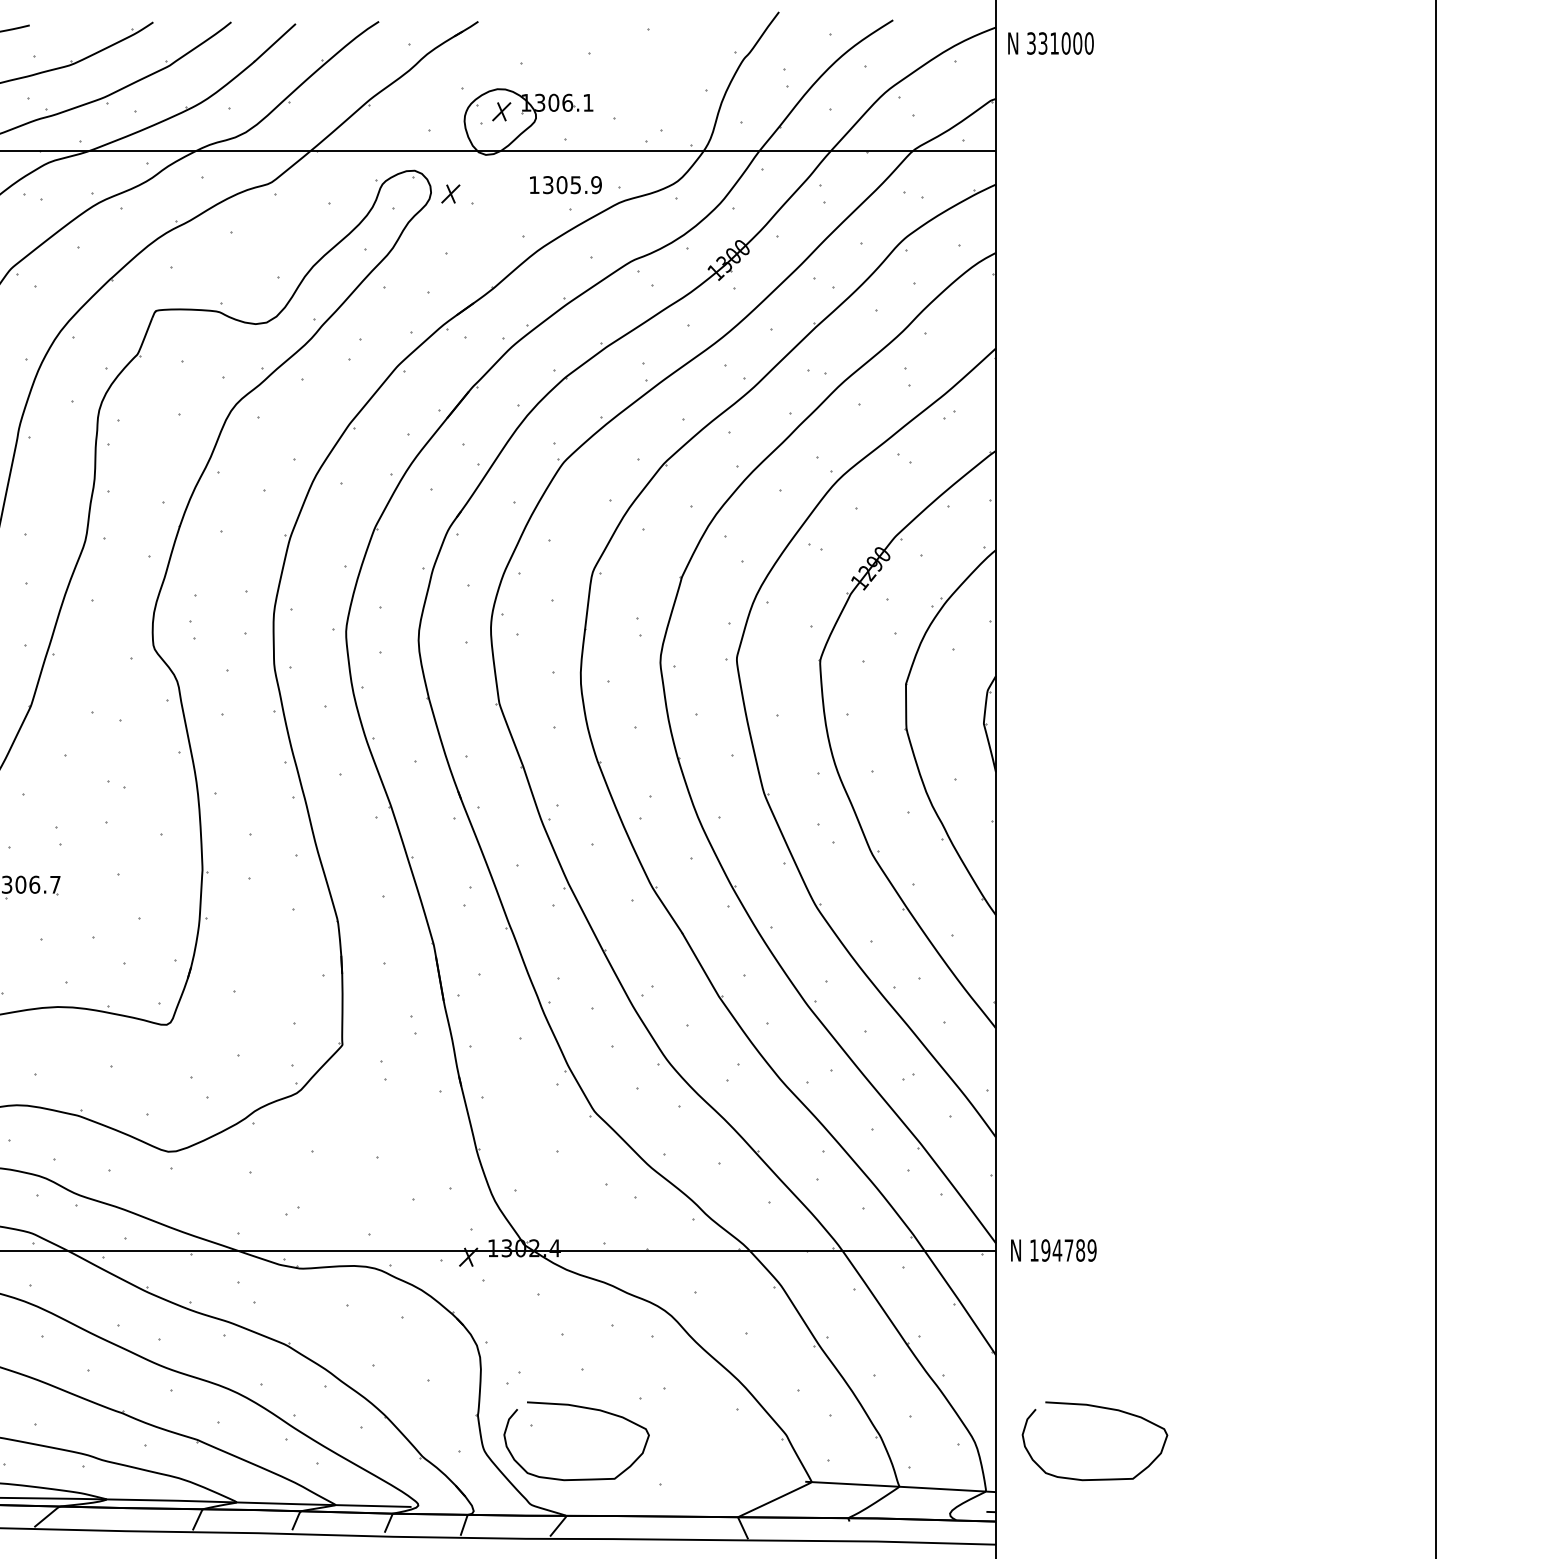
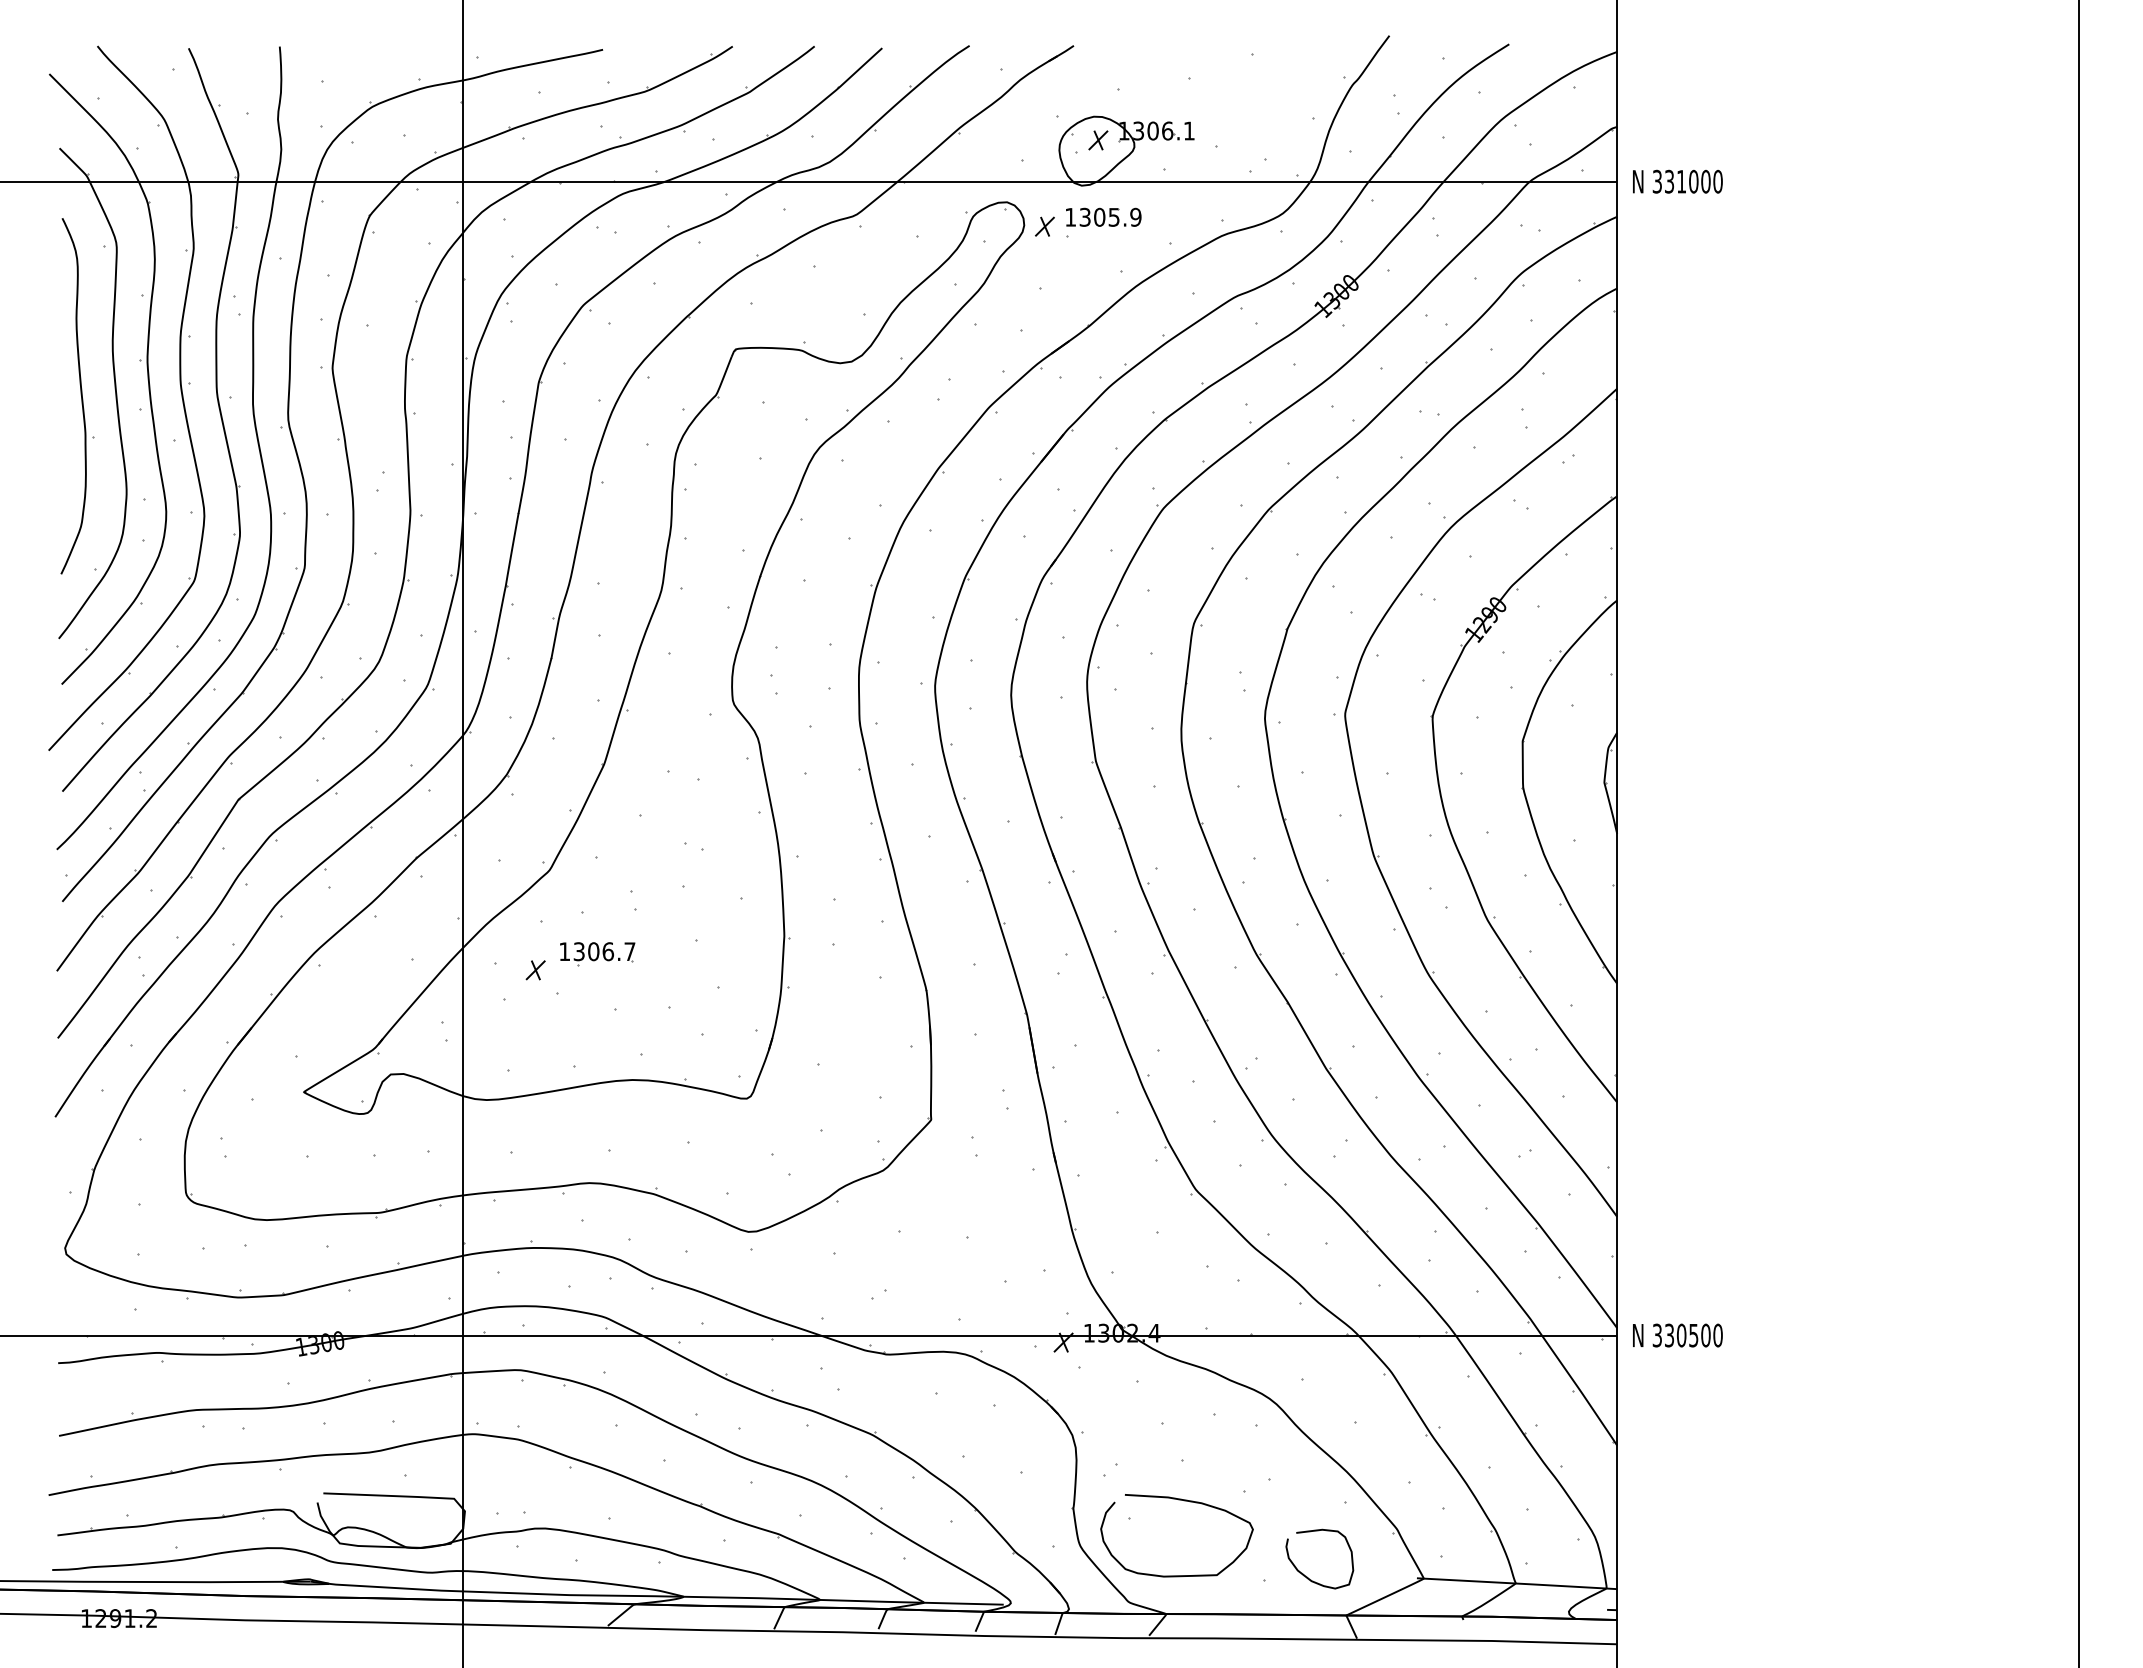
text: (1050, 43) -> (1677, 181), moved
part: (565, 184) -> (1103, 216), moved
text: (1063, 1250) -> (1687, 1335), 194789 -> 330500
curve: (1102, 1408) -> (1728, 1501), removed
curve: (700, 1480) -> (1307, 1576), added

